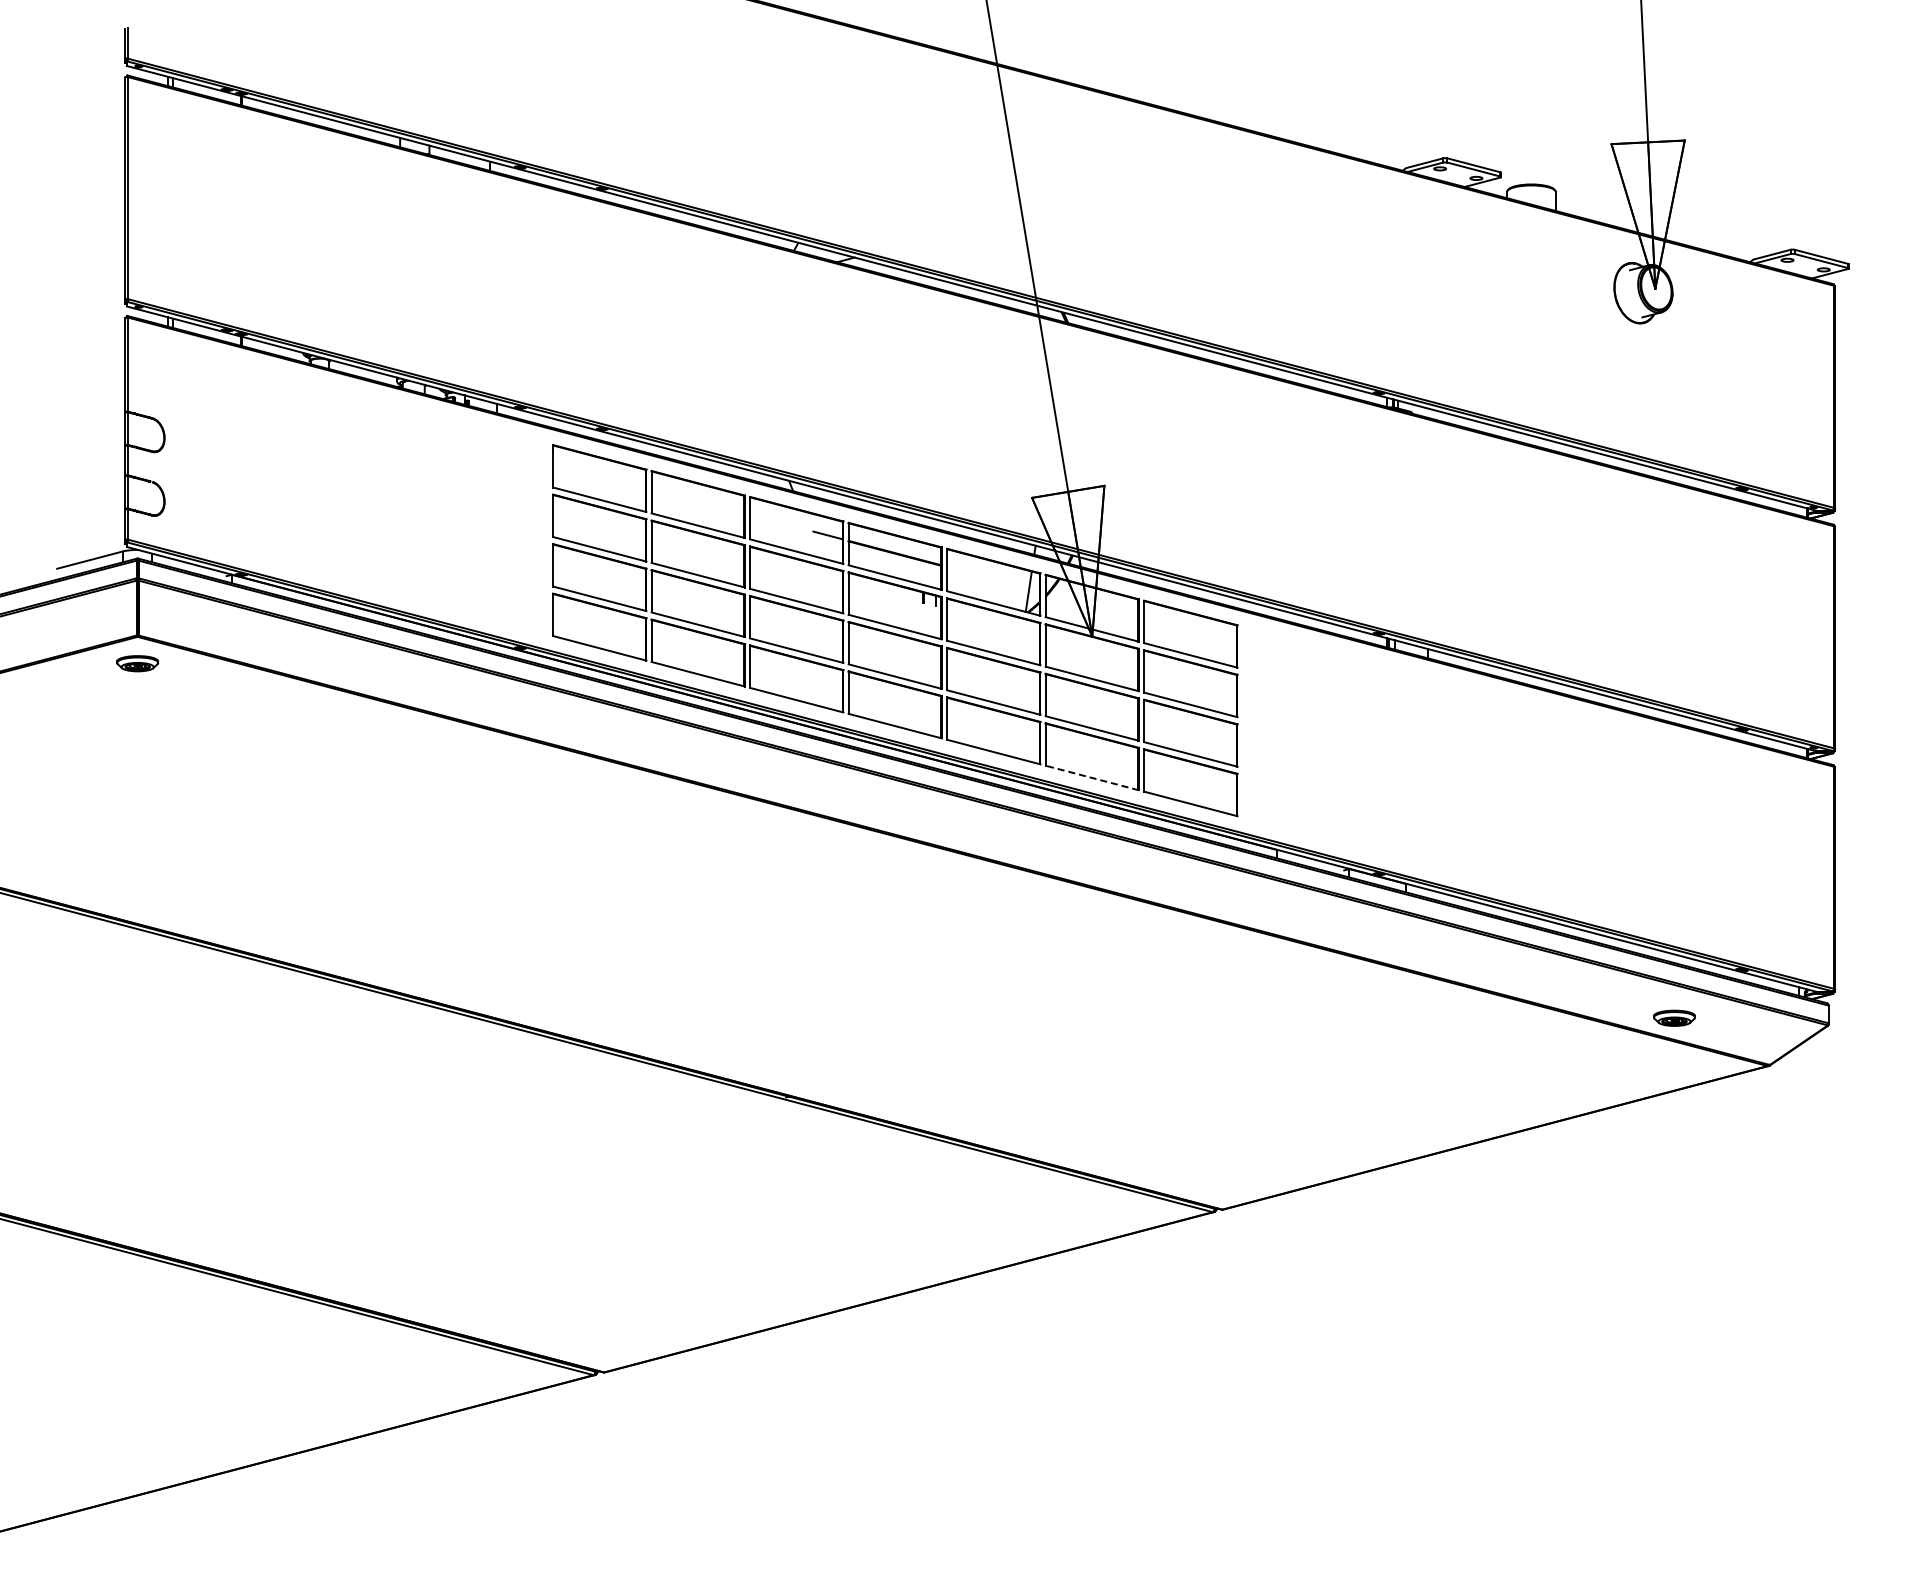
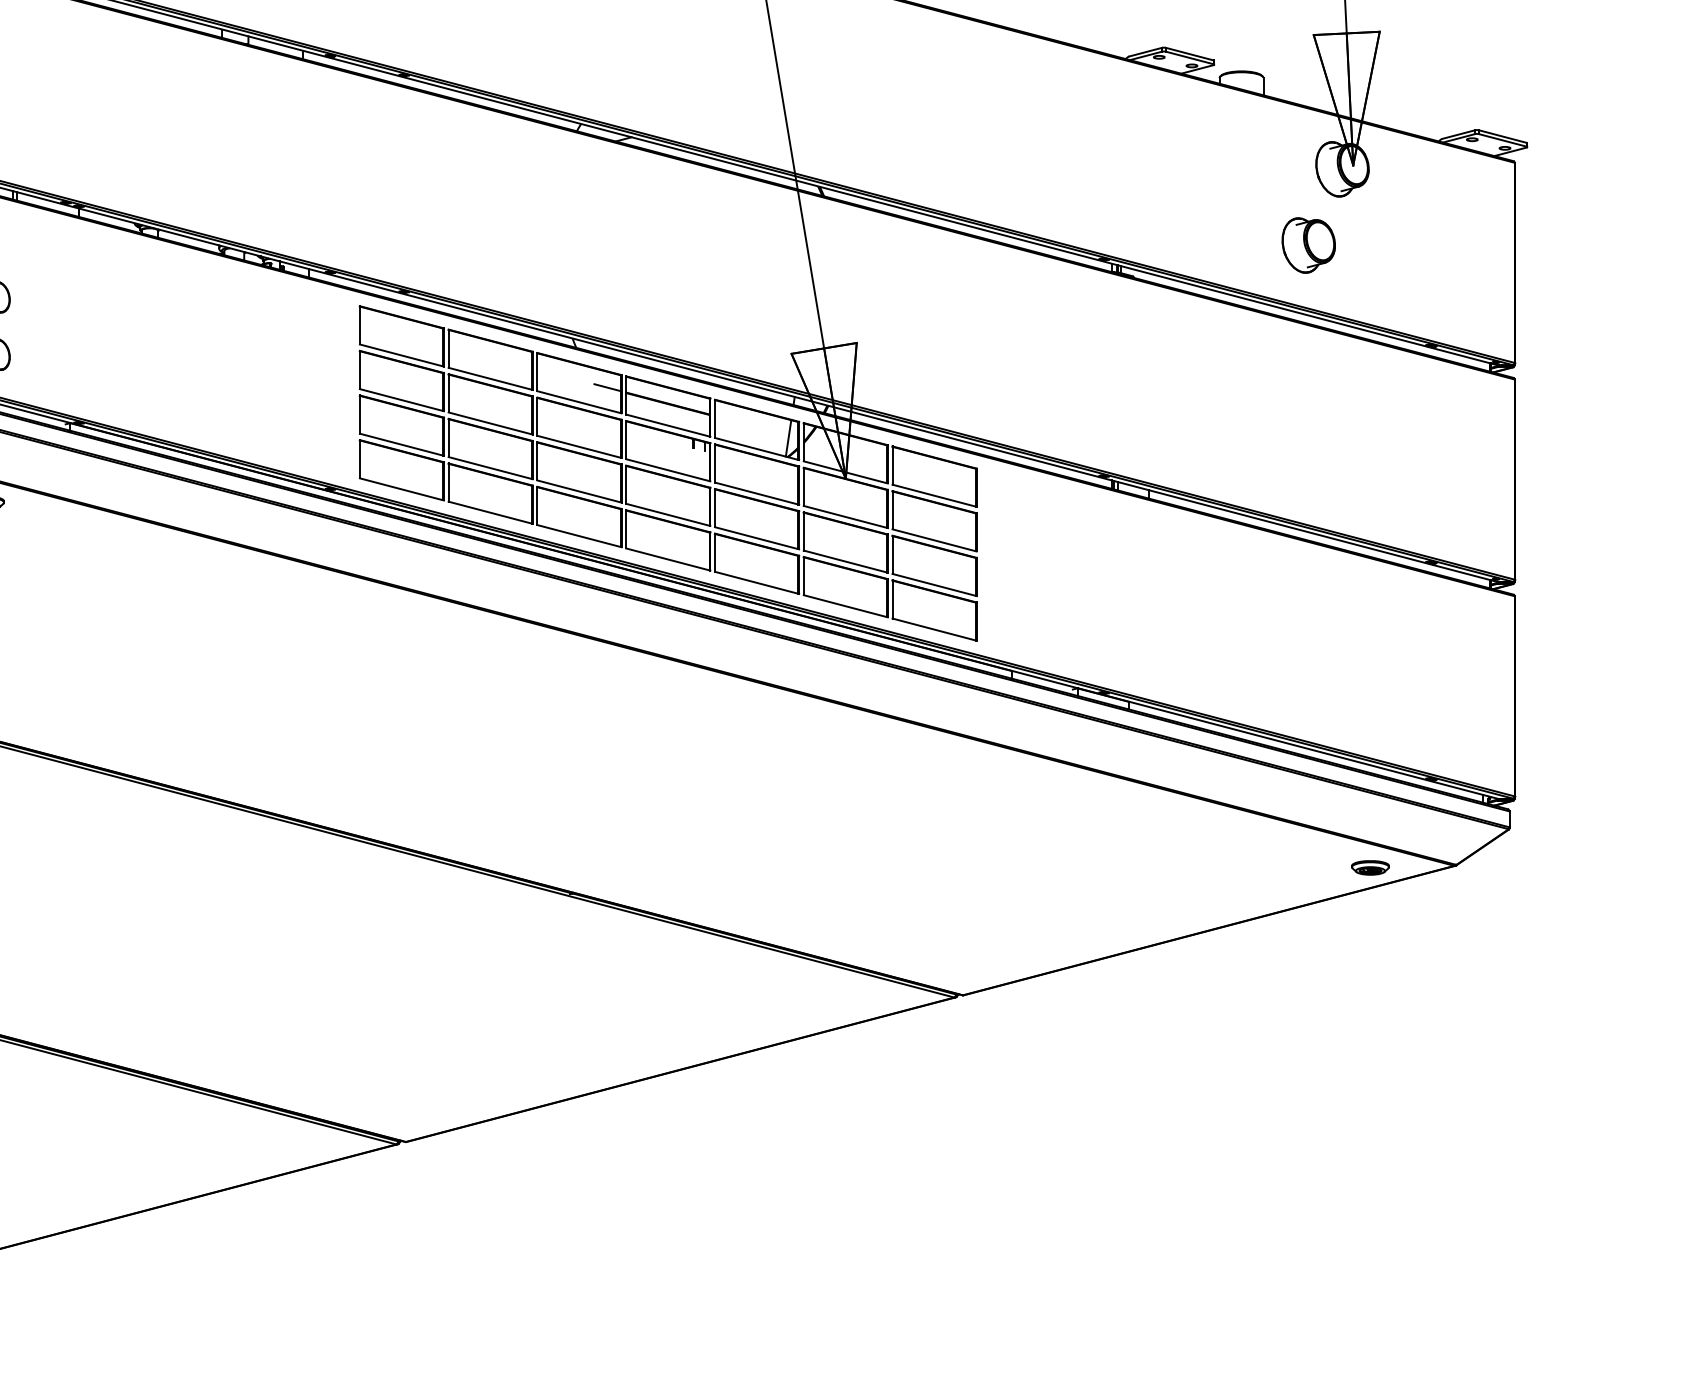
part: (1606, 377) -> (1309, 245), added
line: (1091, 777) -> (845, 605), dashed -> solid
part: (1674, 1017) -> (1370, 867), moved

